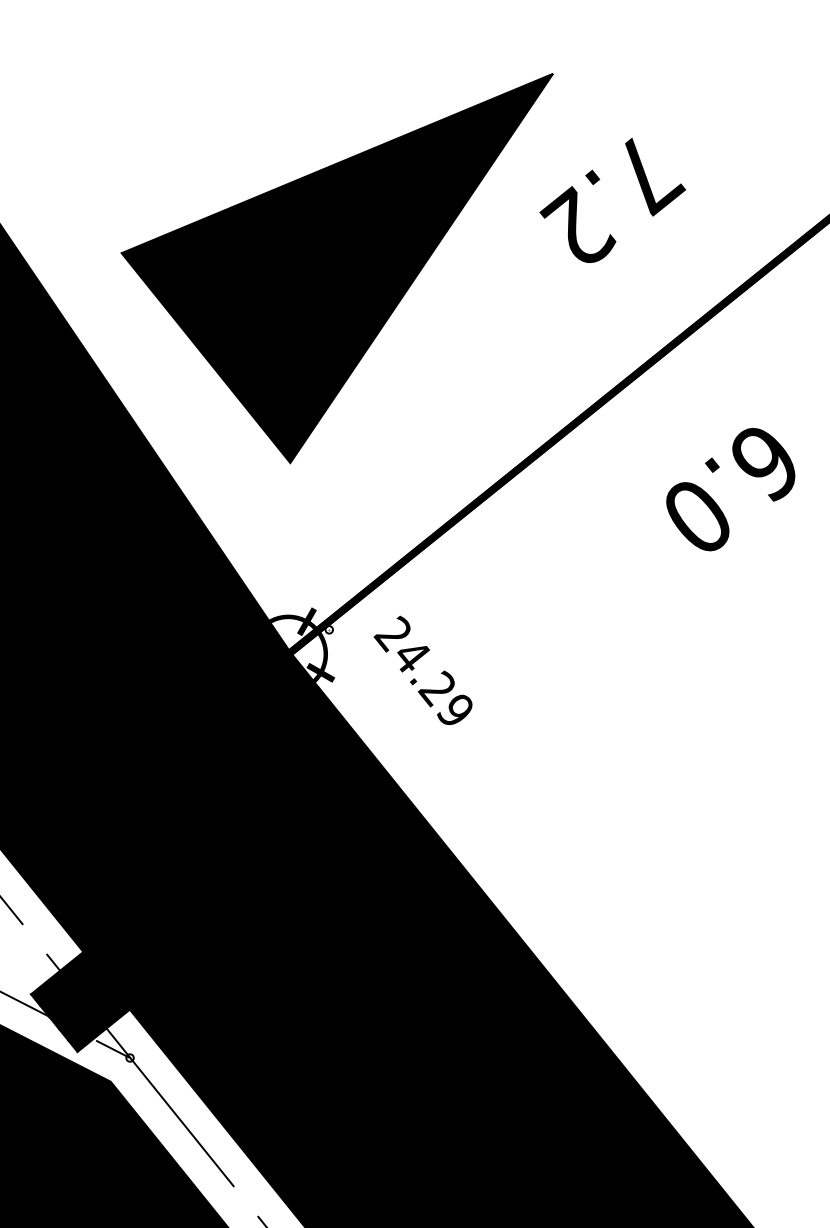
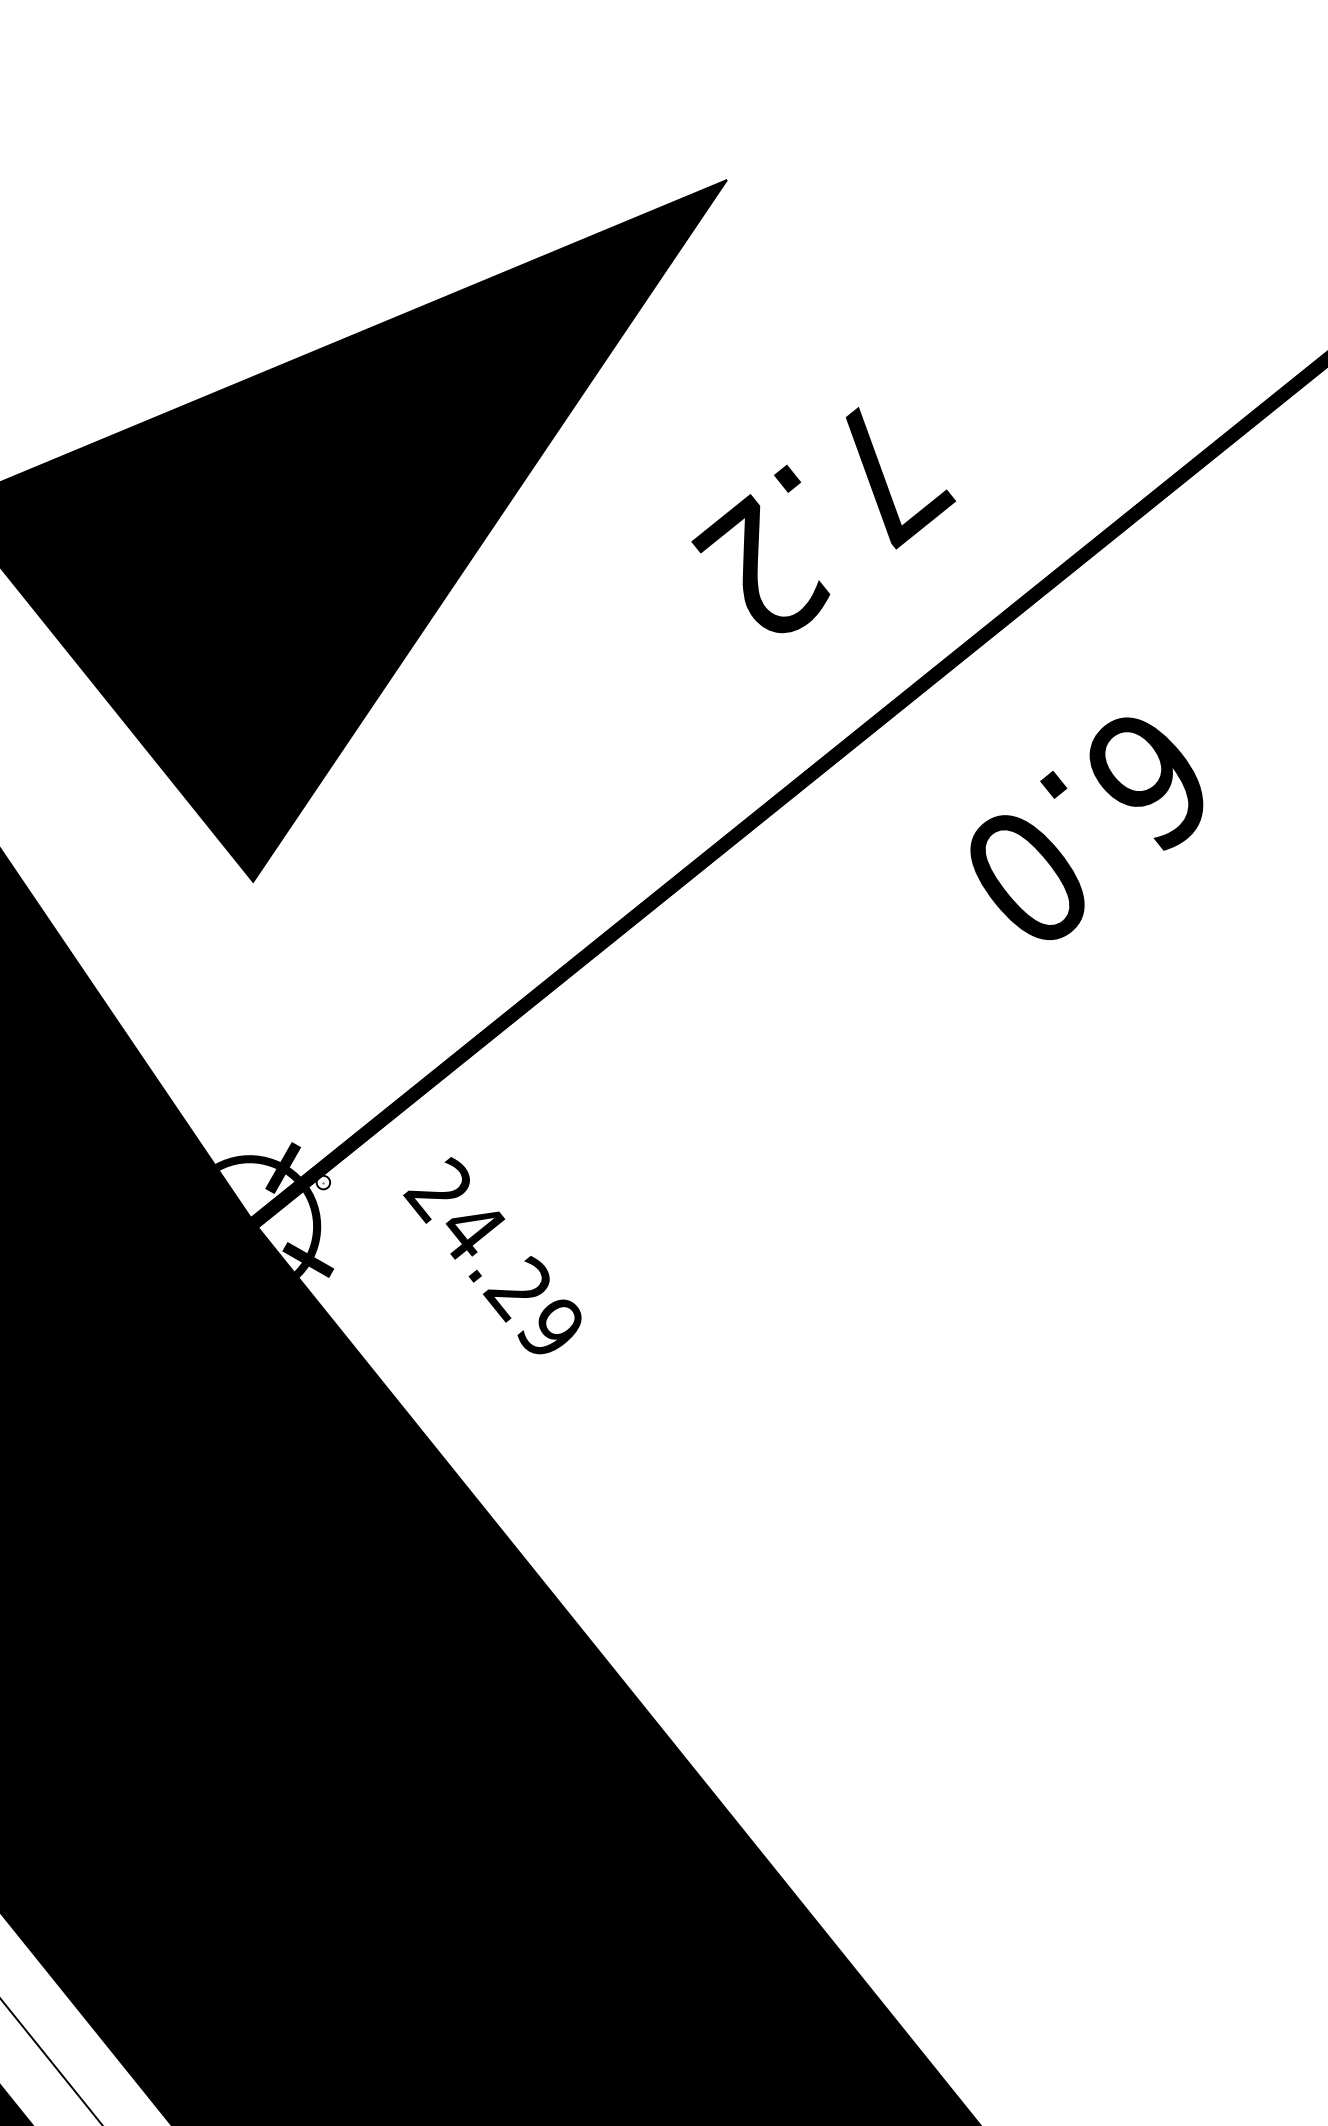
text: (612, 199) -> (823, 518), moved
text: (730, 489) -> (1086, 828), moved

